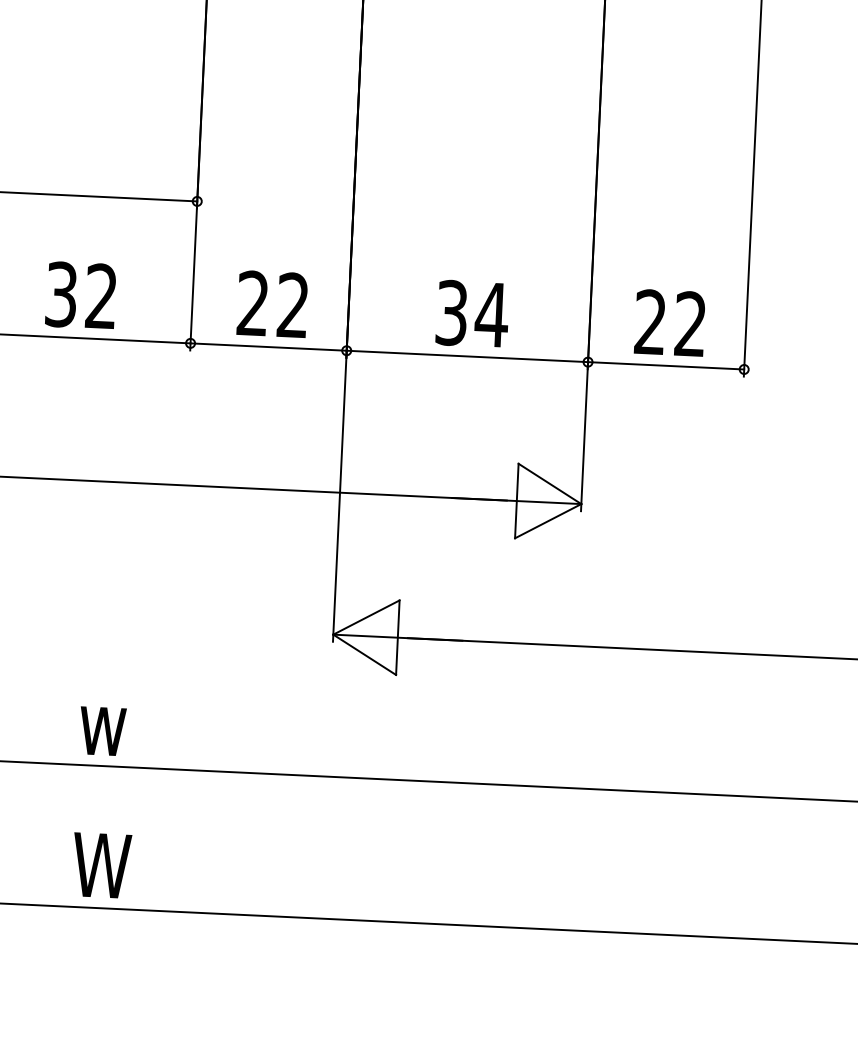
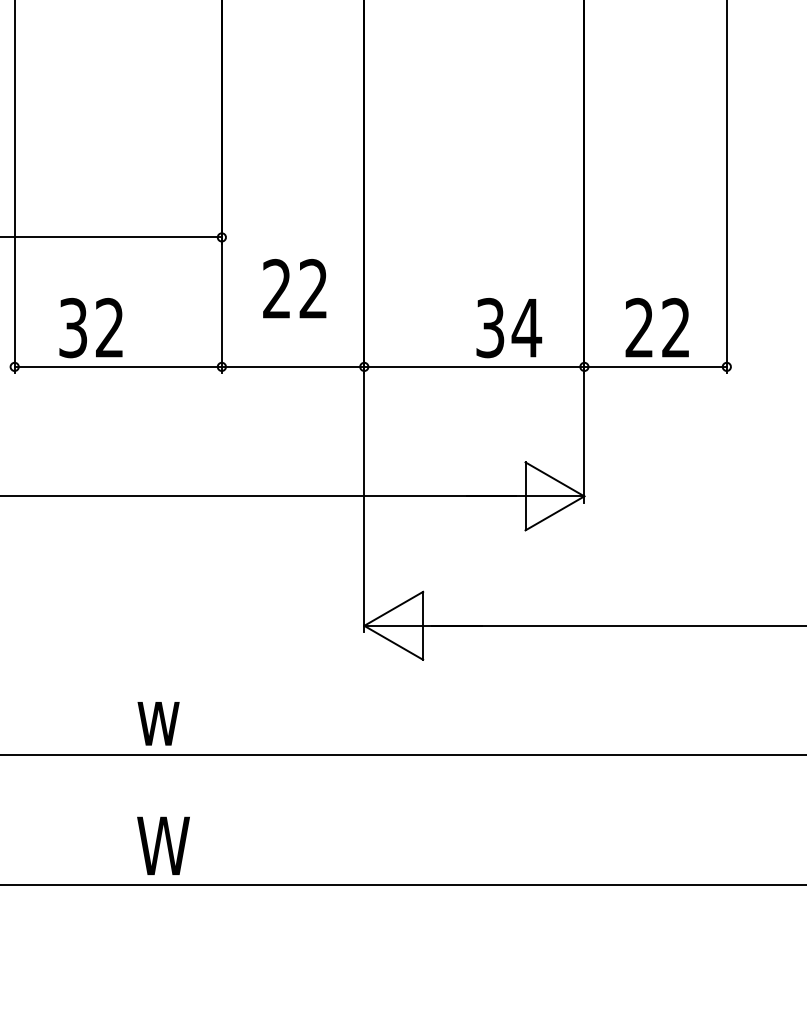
text: (80, 295) -> (90, 328), moved
text: (272, 303) -> (294, 288), moved
text: (472, 314) -> (509, 328), moved

